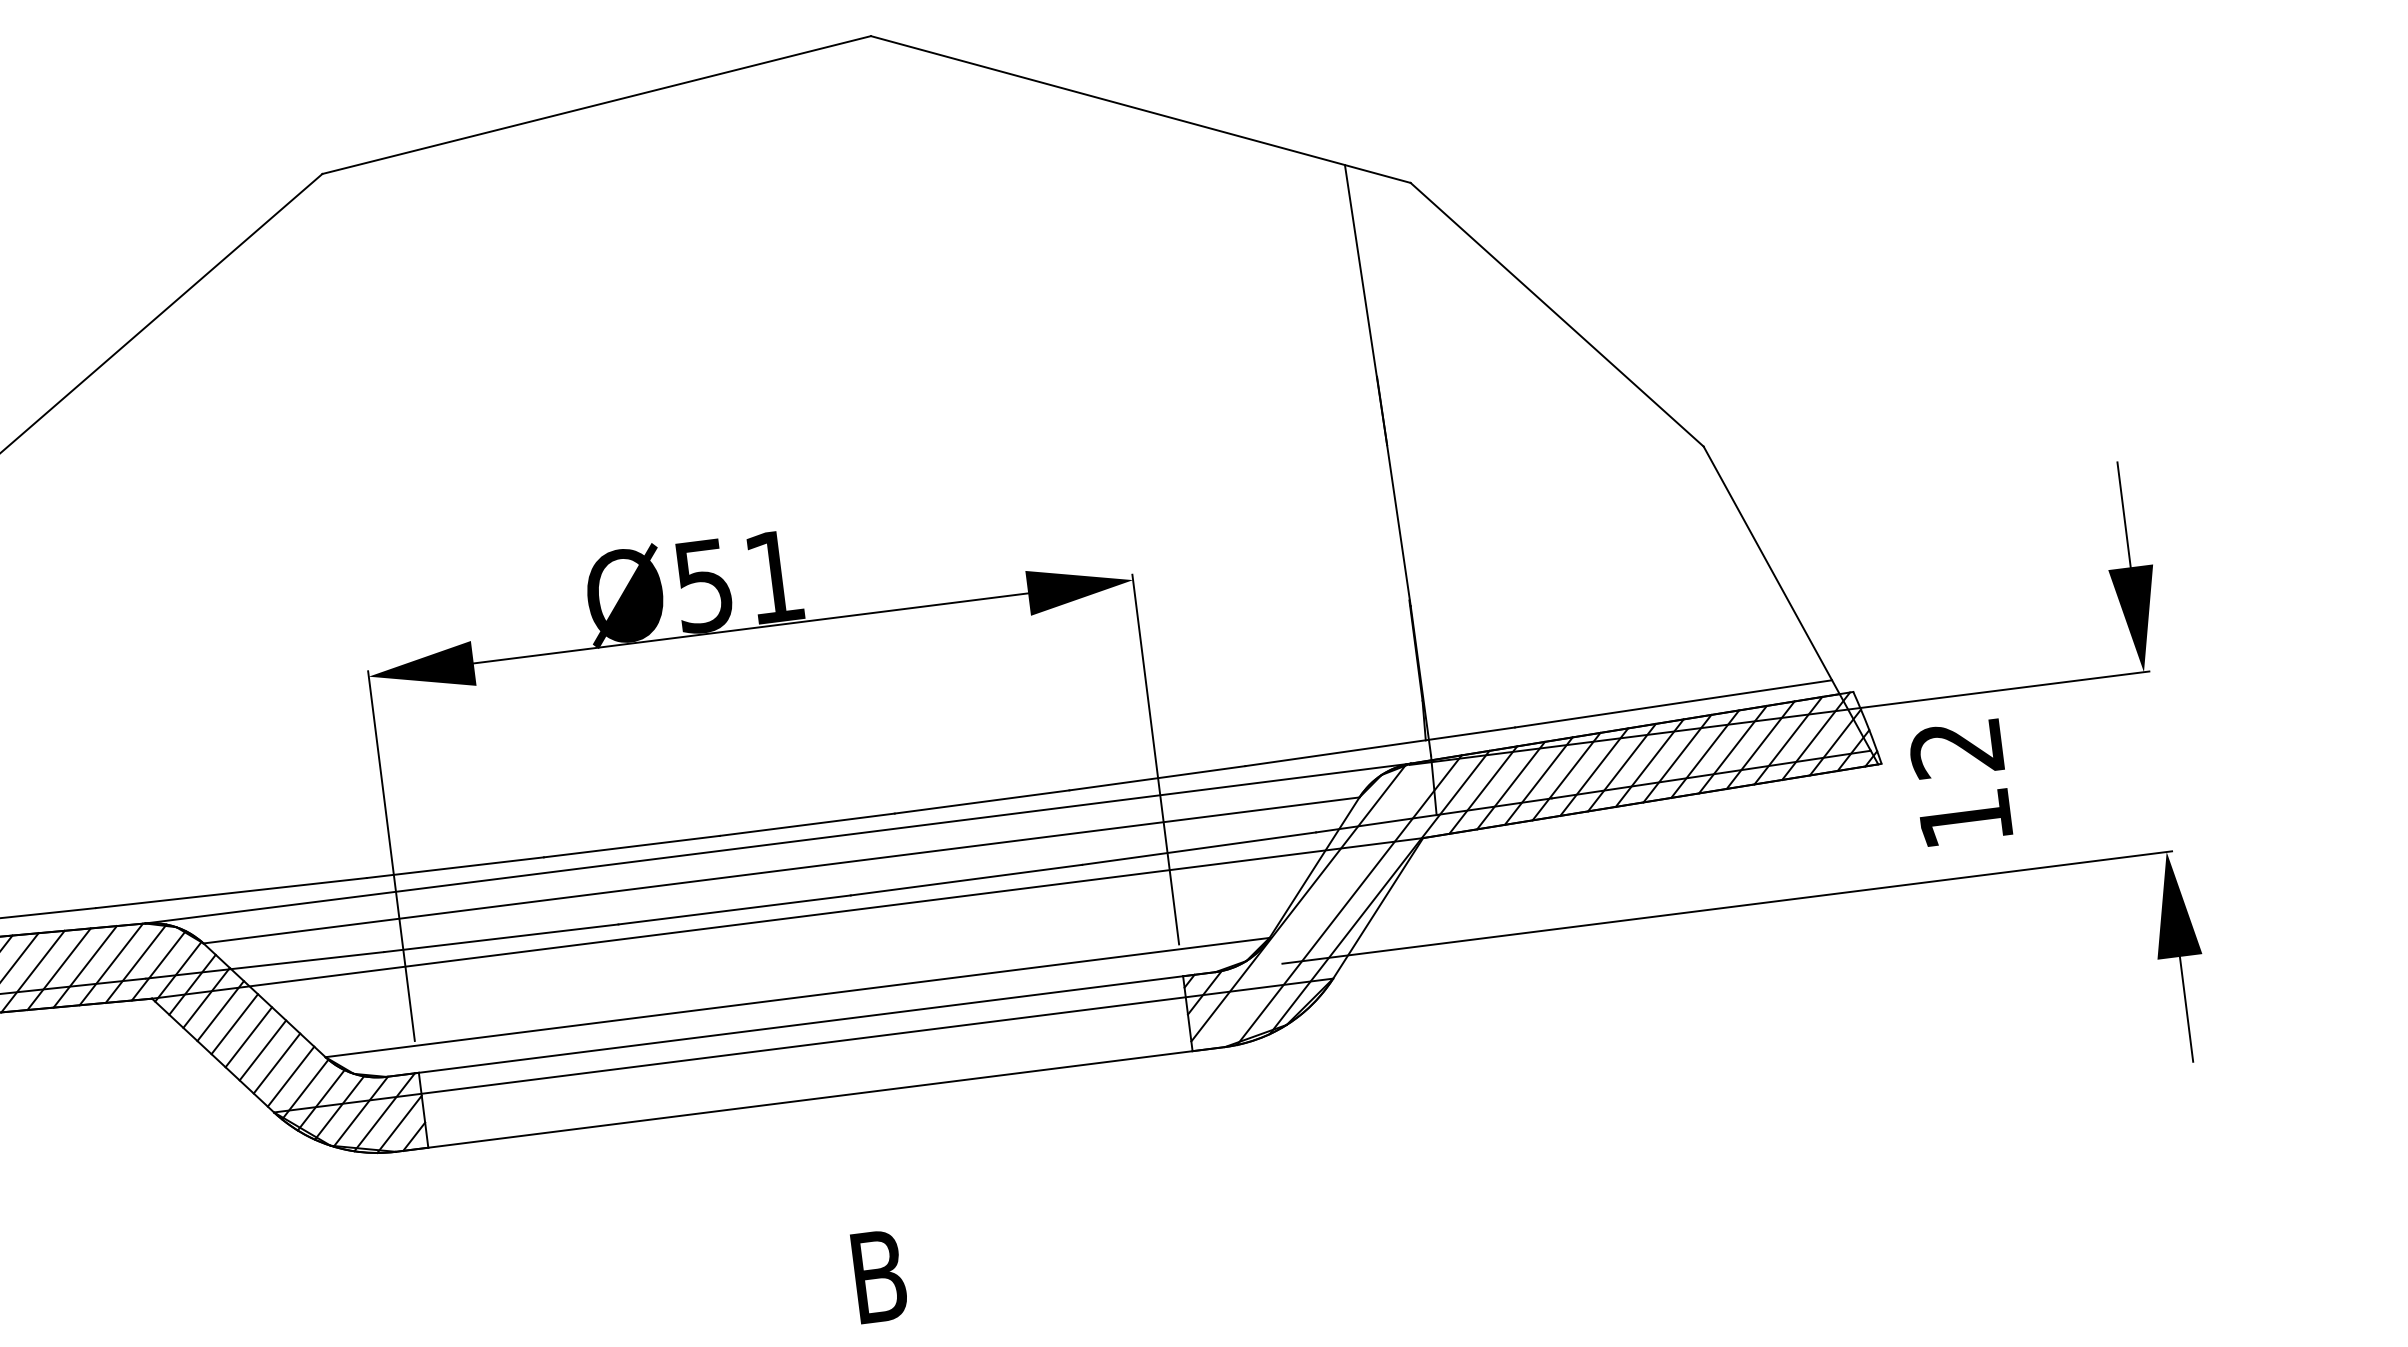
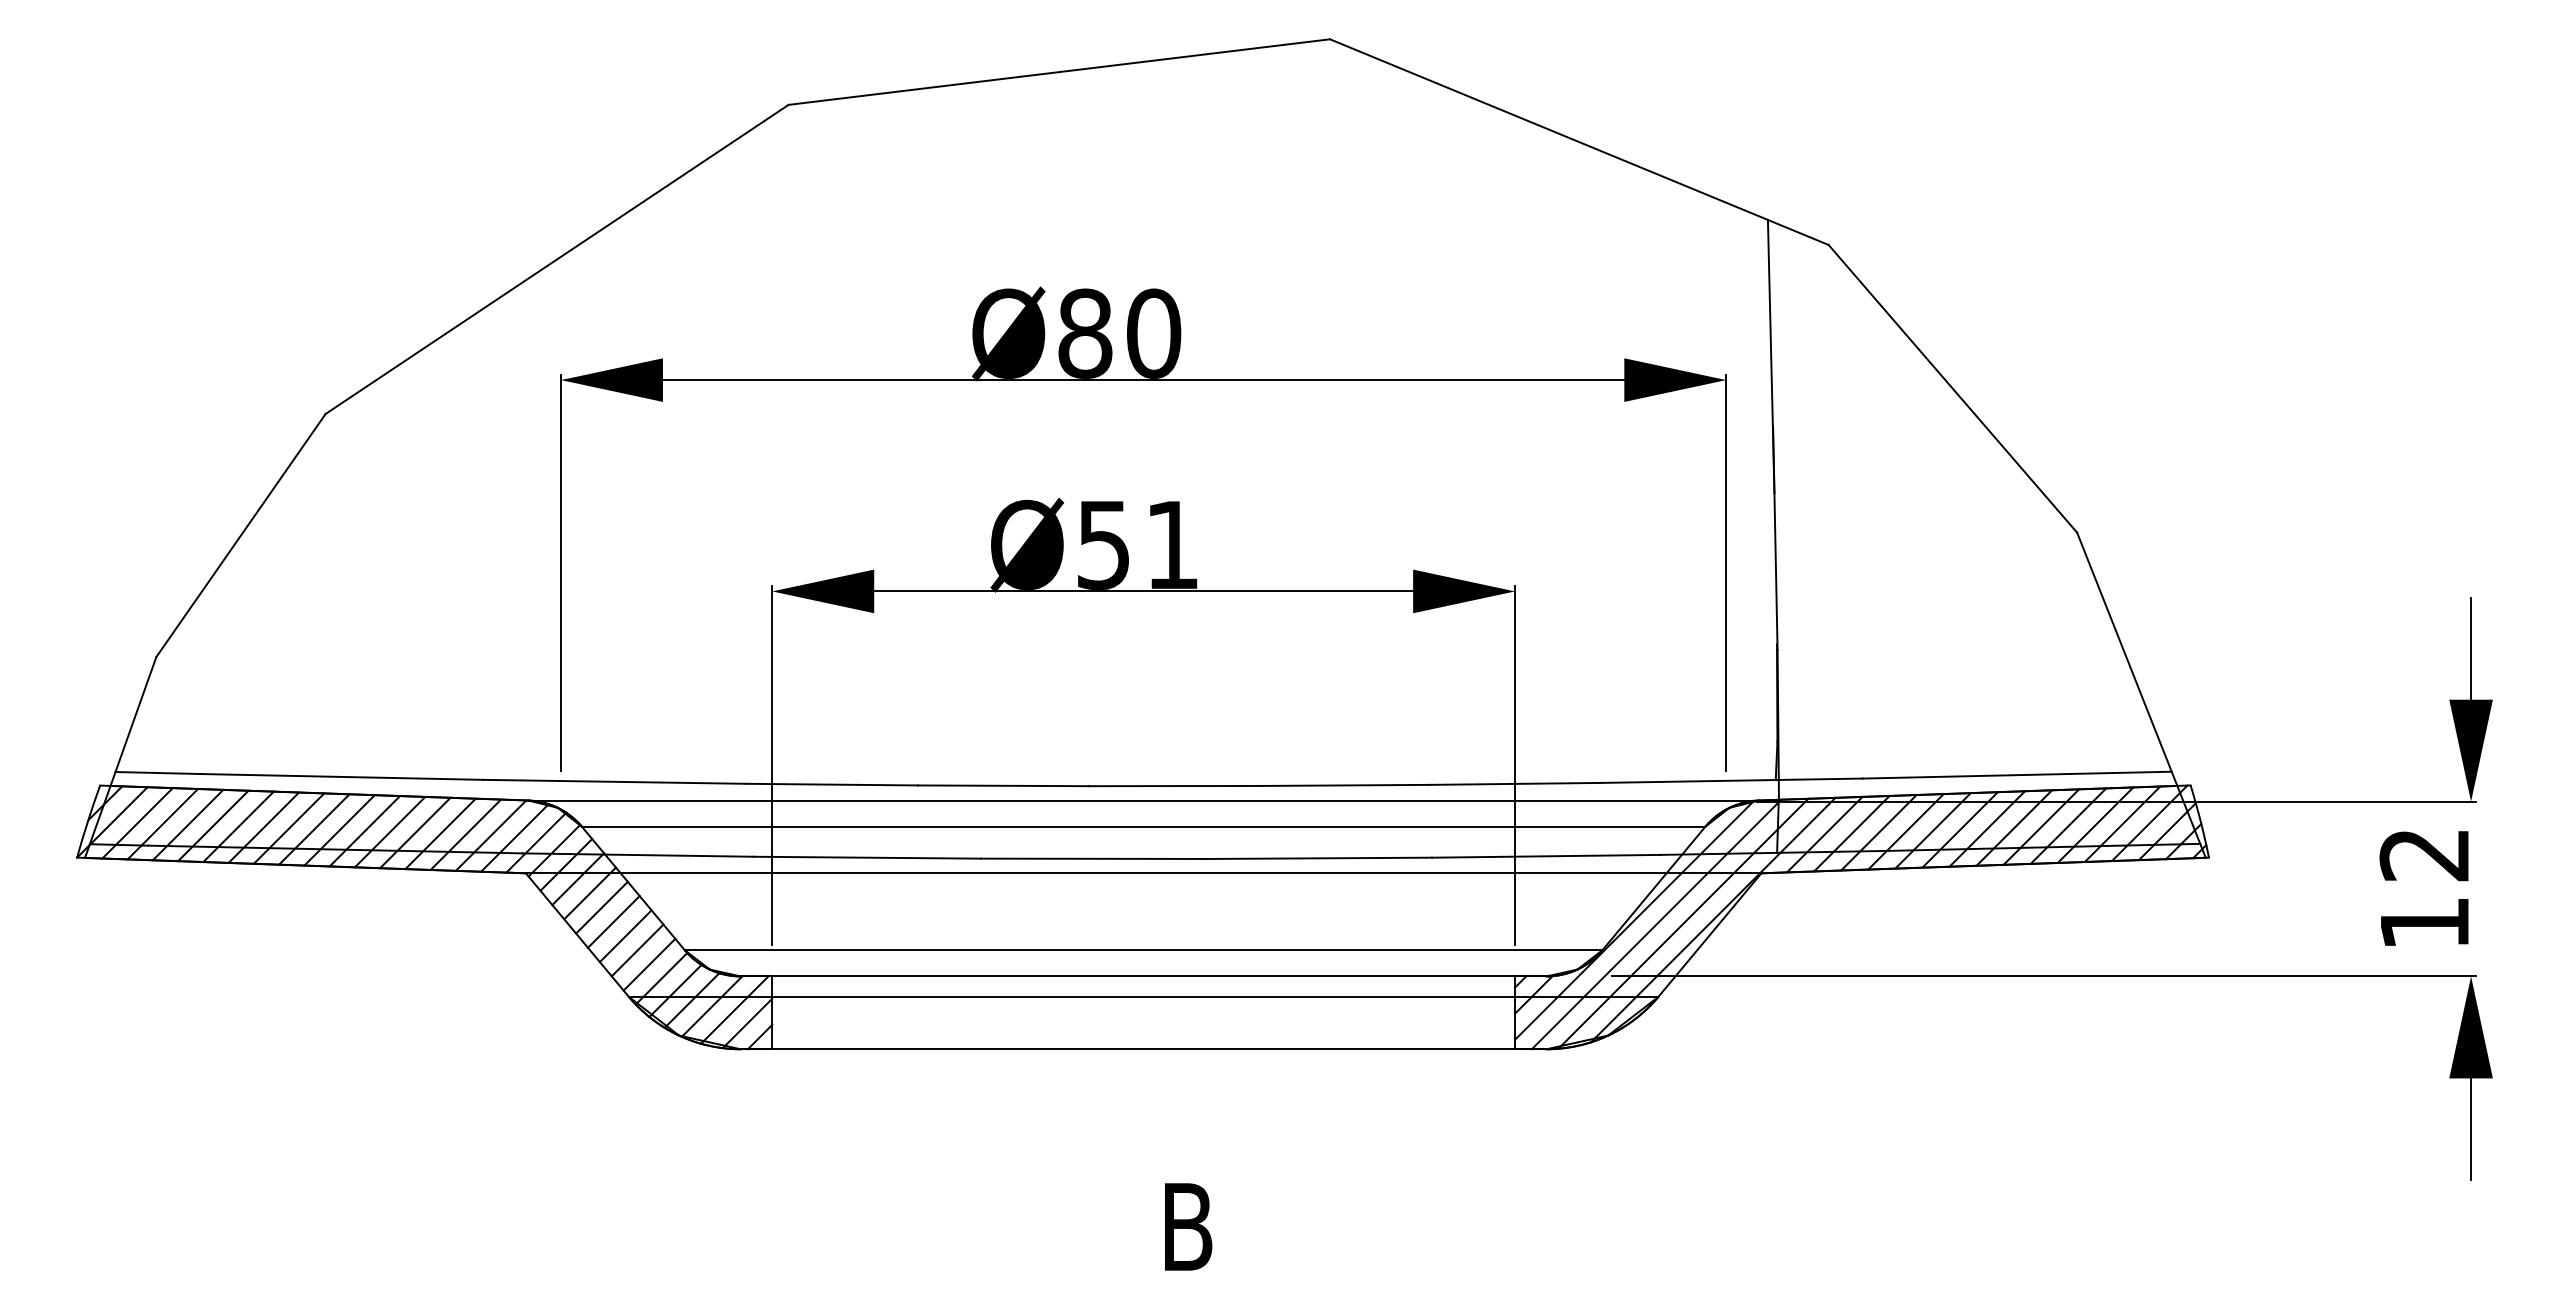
part: (723, 411) -> (1143, 380), added
text: (1959, 783) -> (2423, 888), moved
line: (1321, 904) -> (1656, 924), added

